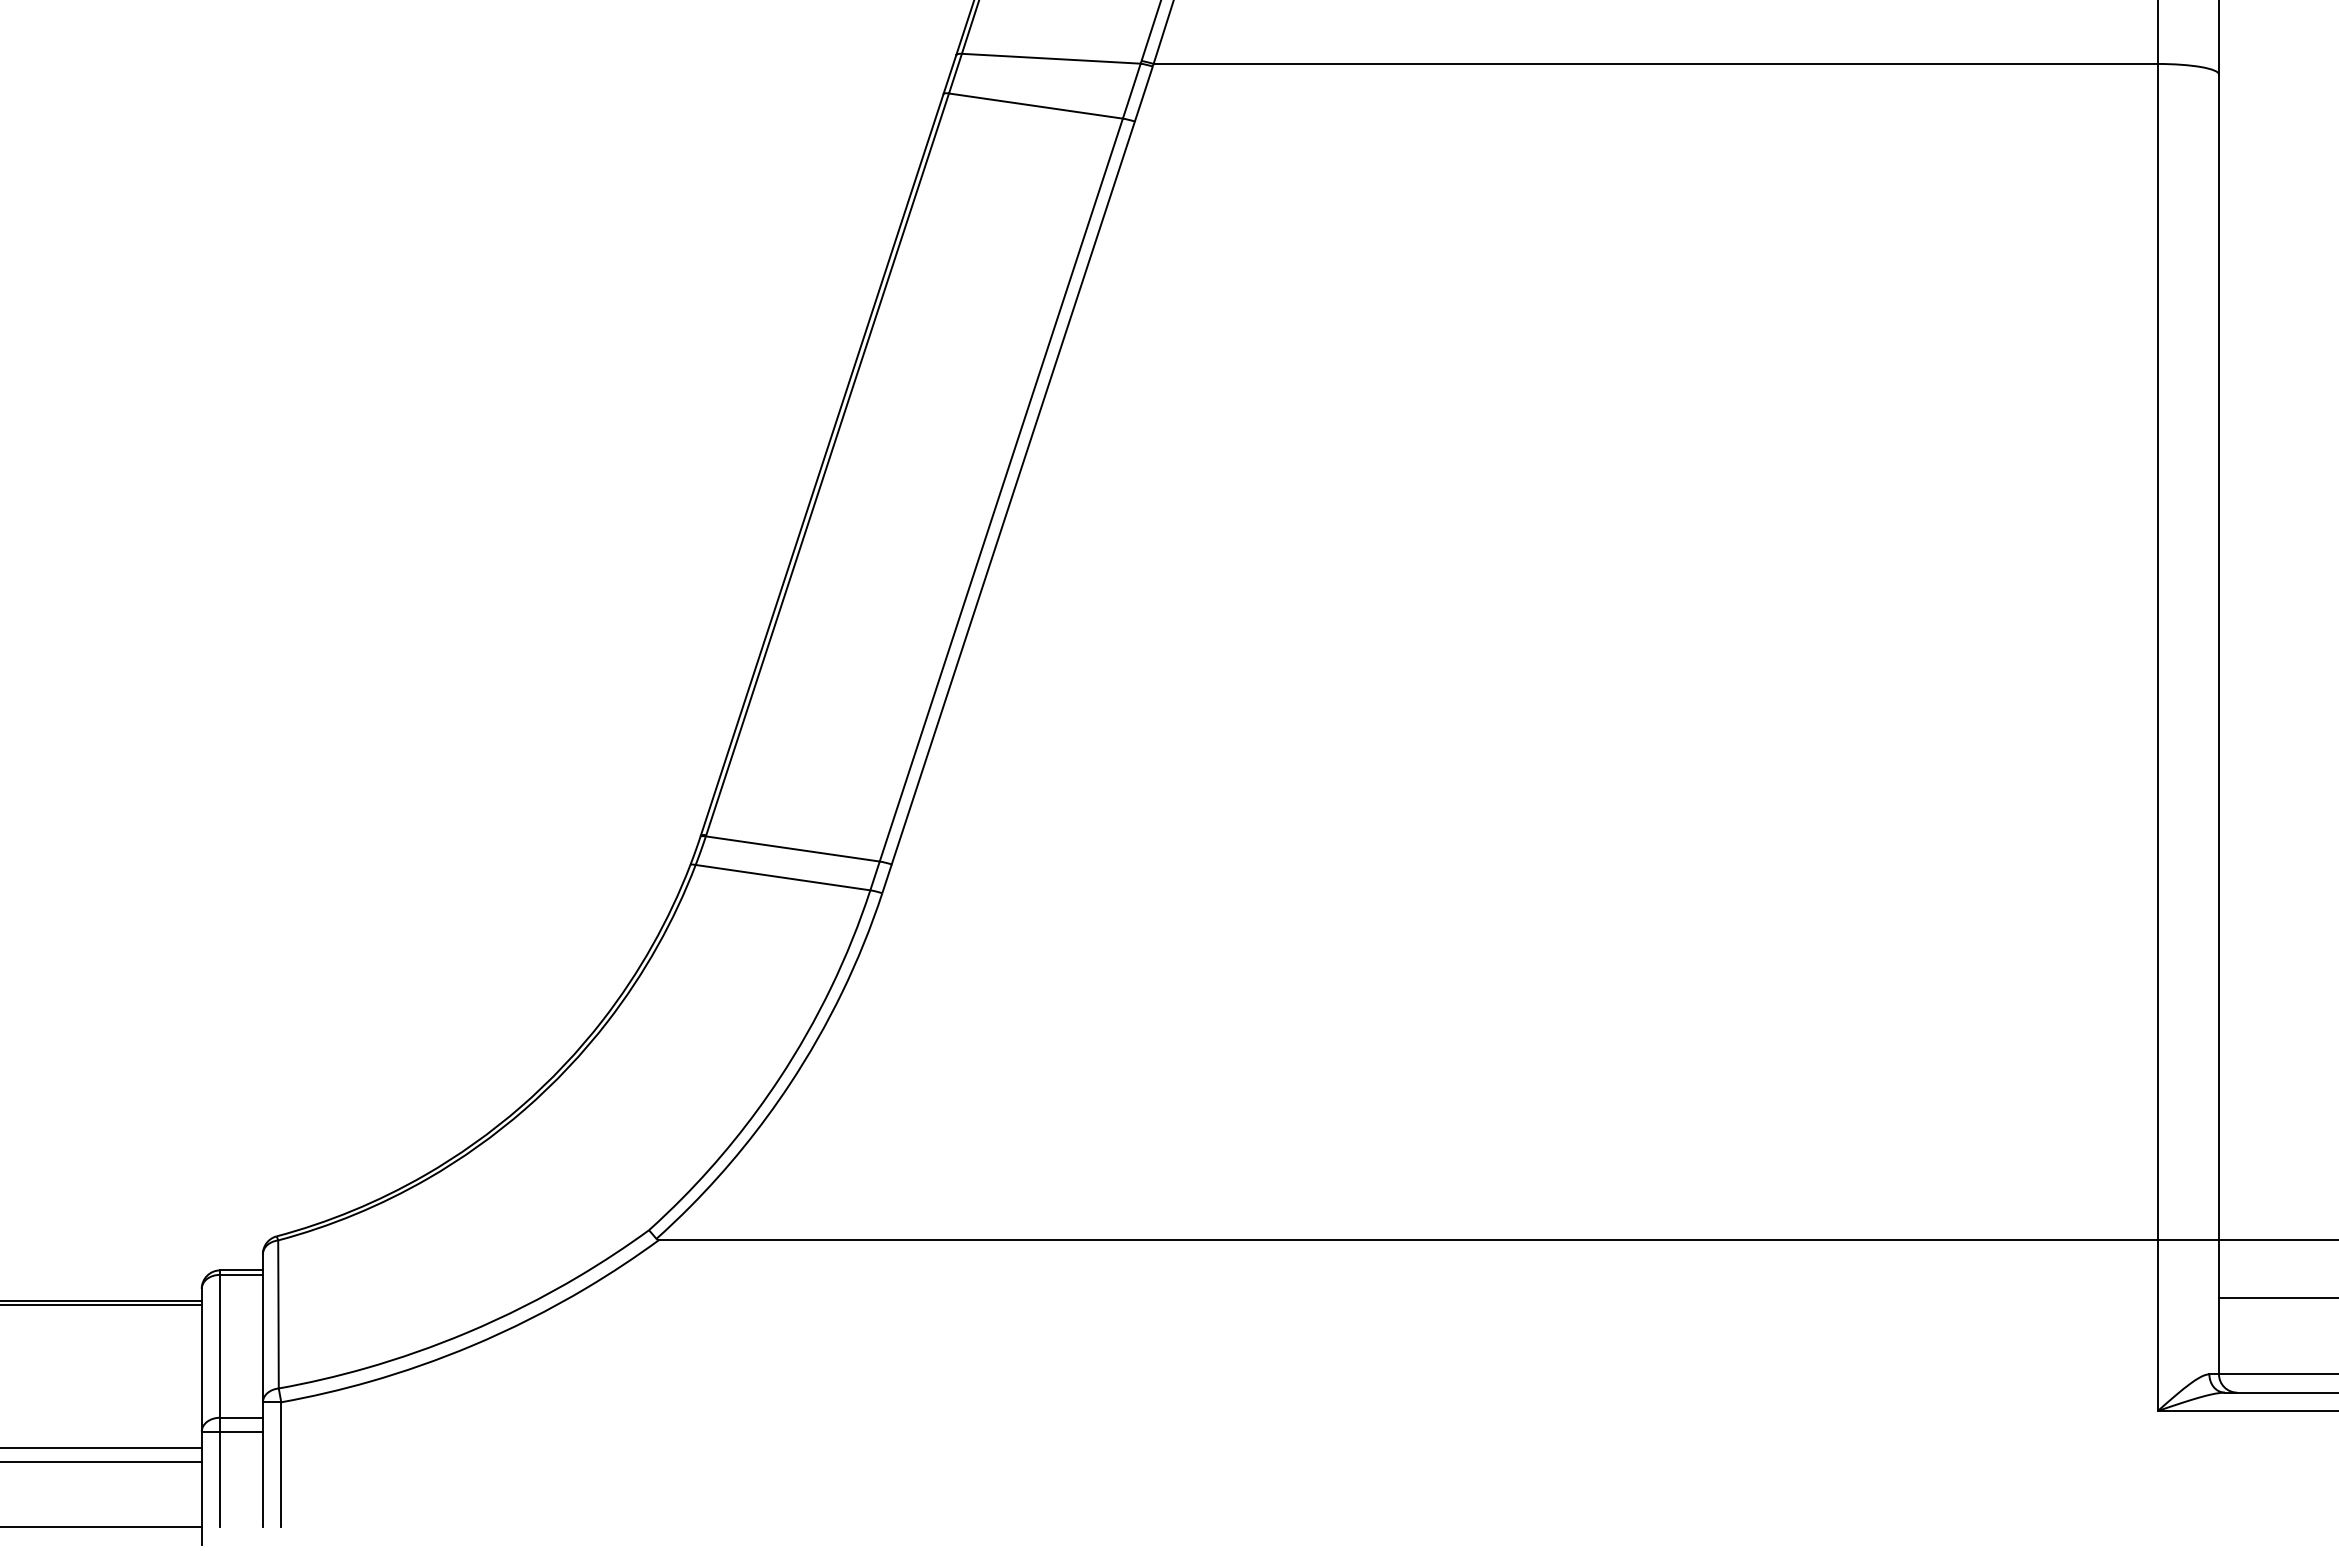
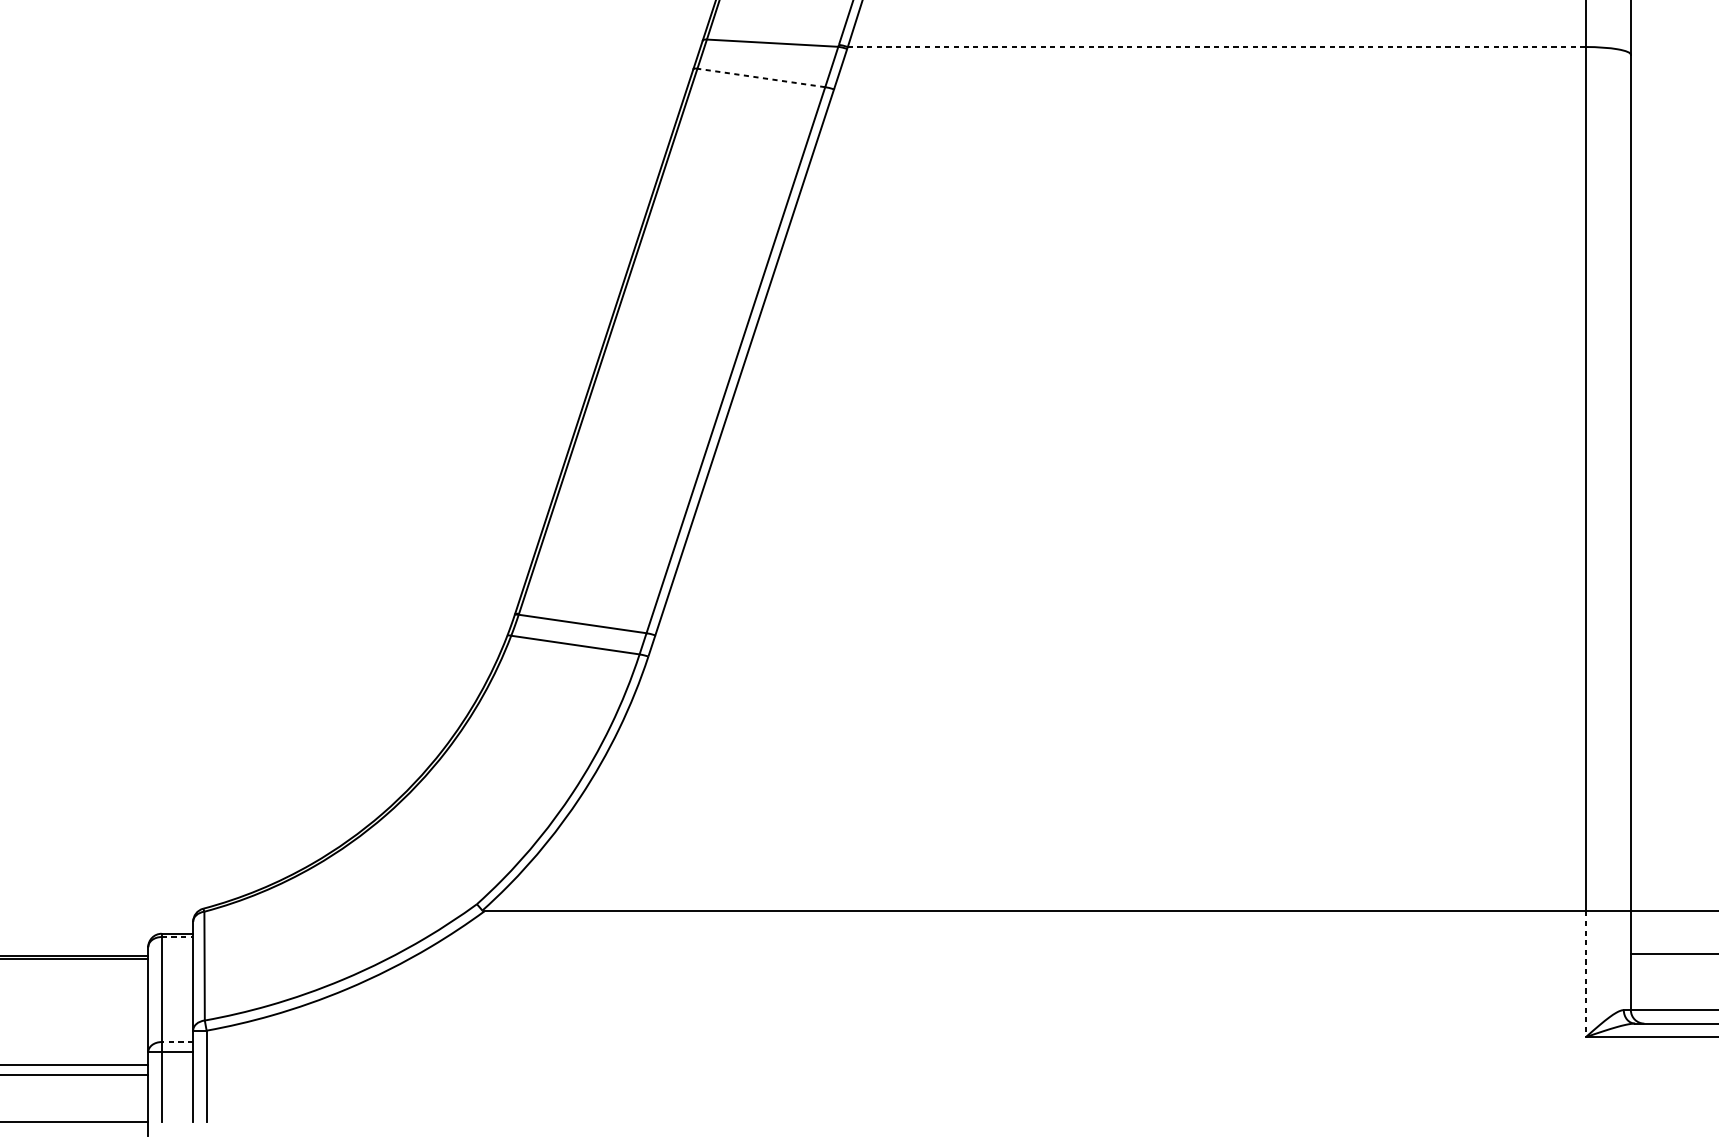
line: (1656, 63) -> (1217, 46), solid -> dashed
line: (1035, 106) -> (761, 78), solid -> dashed
line: (242, 1274) -> (178, 936), solid -> dashed
line: (2157, 1325) -> (1585, 974), solid -> dashed
line: (241, 1417) -> (177, 1041), solid -> dashed

